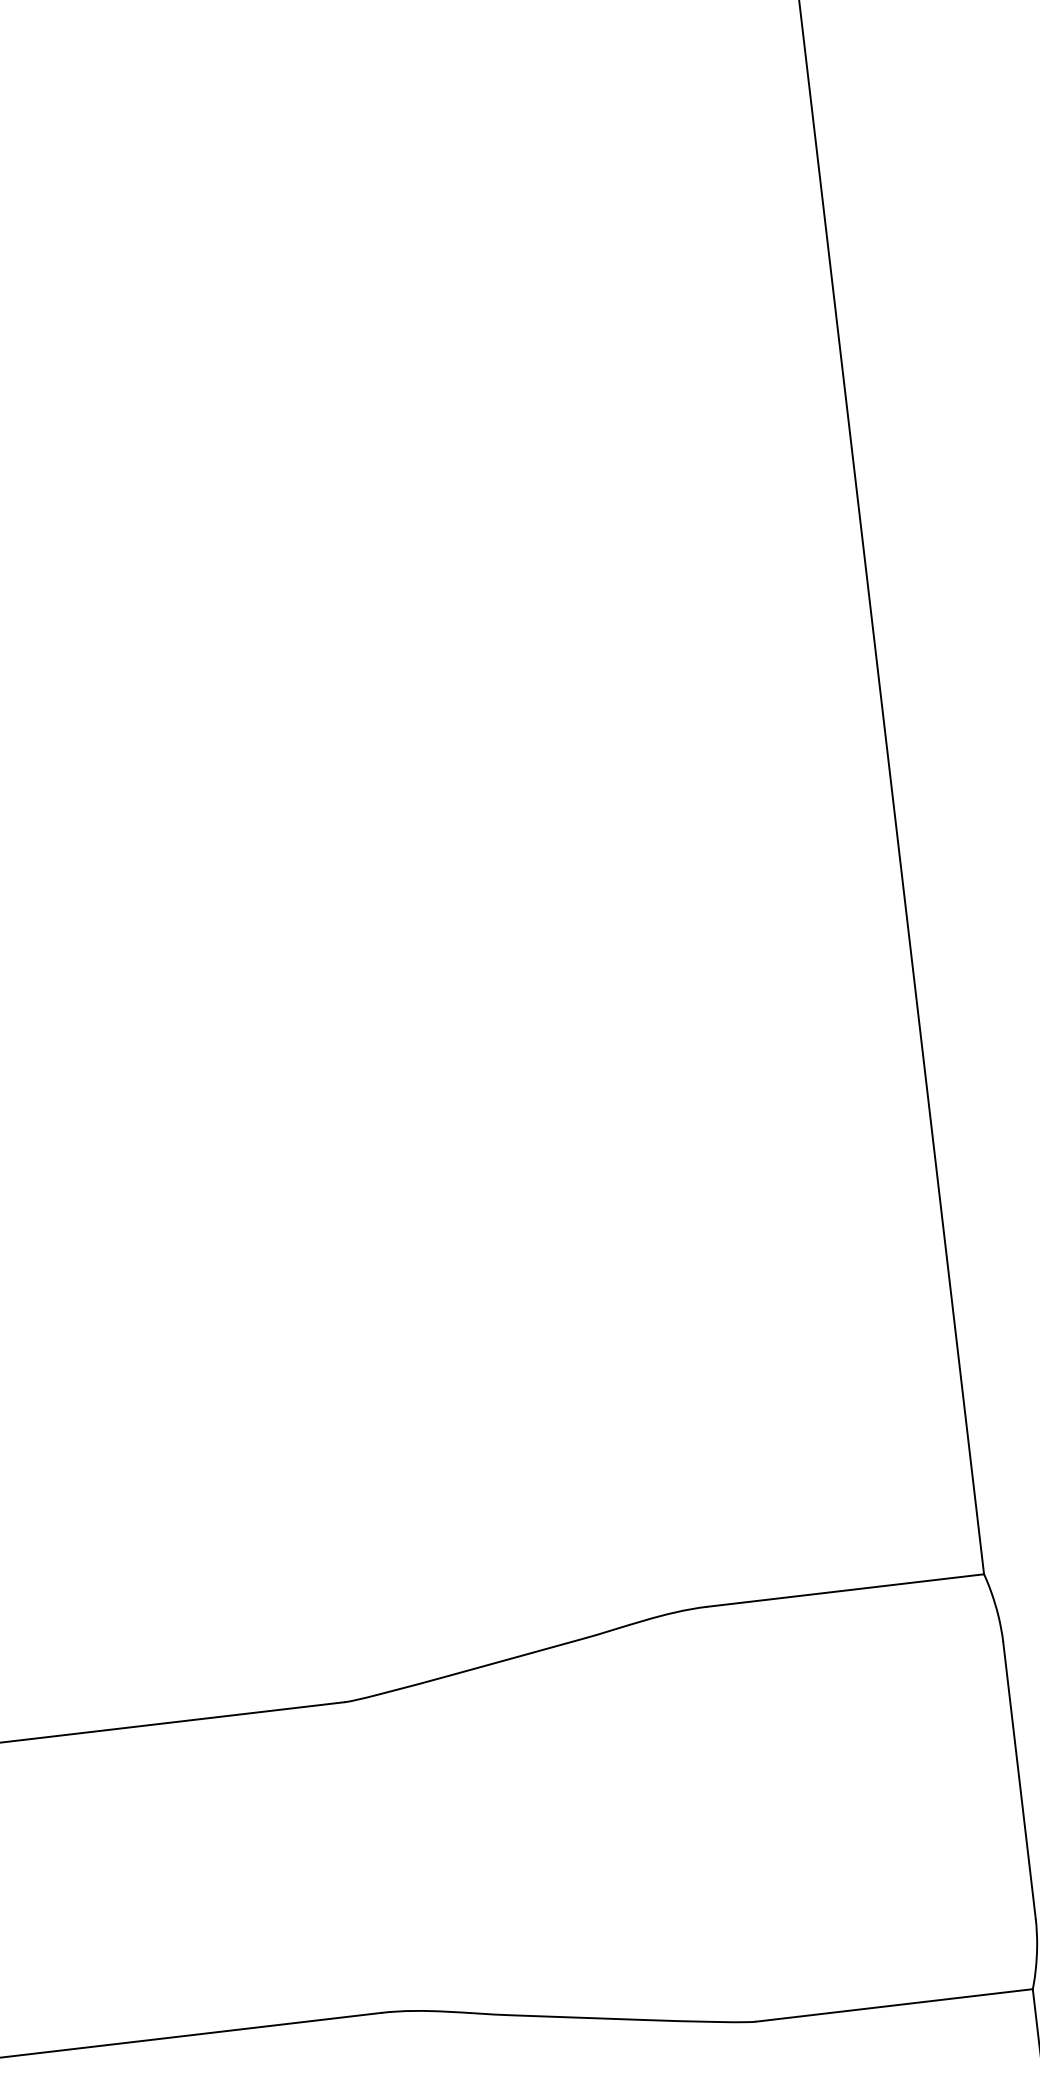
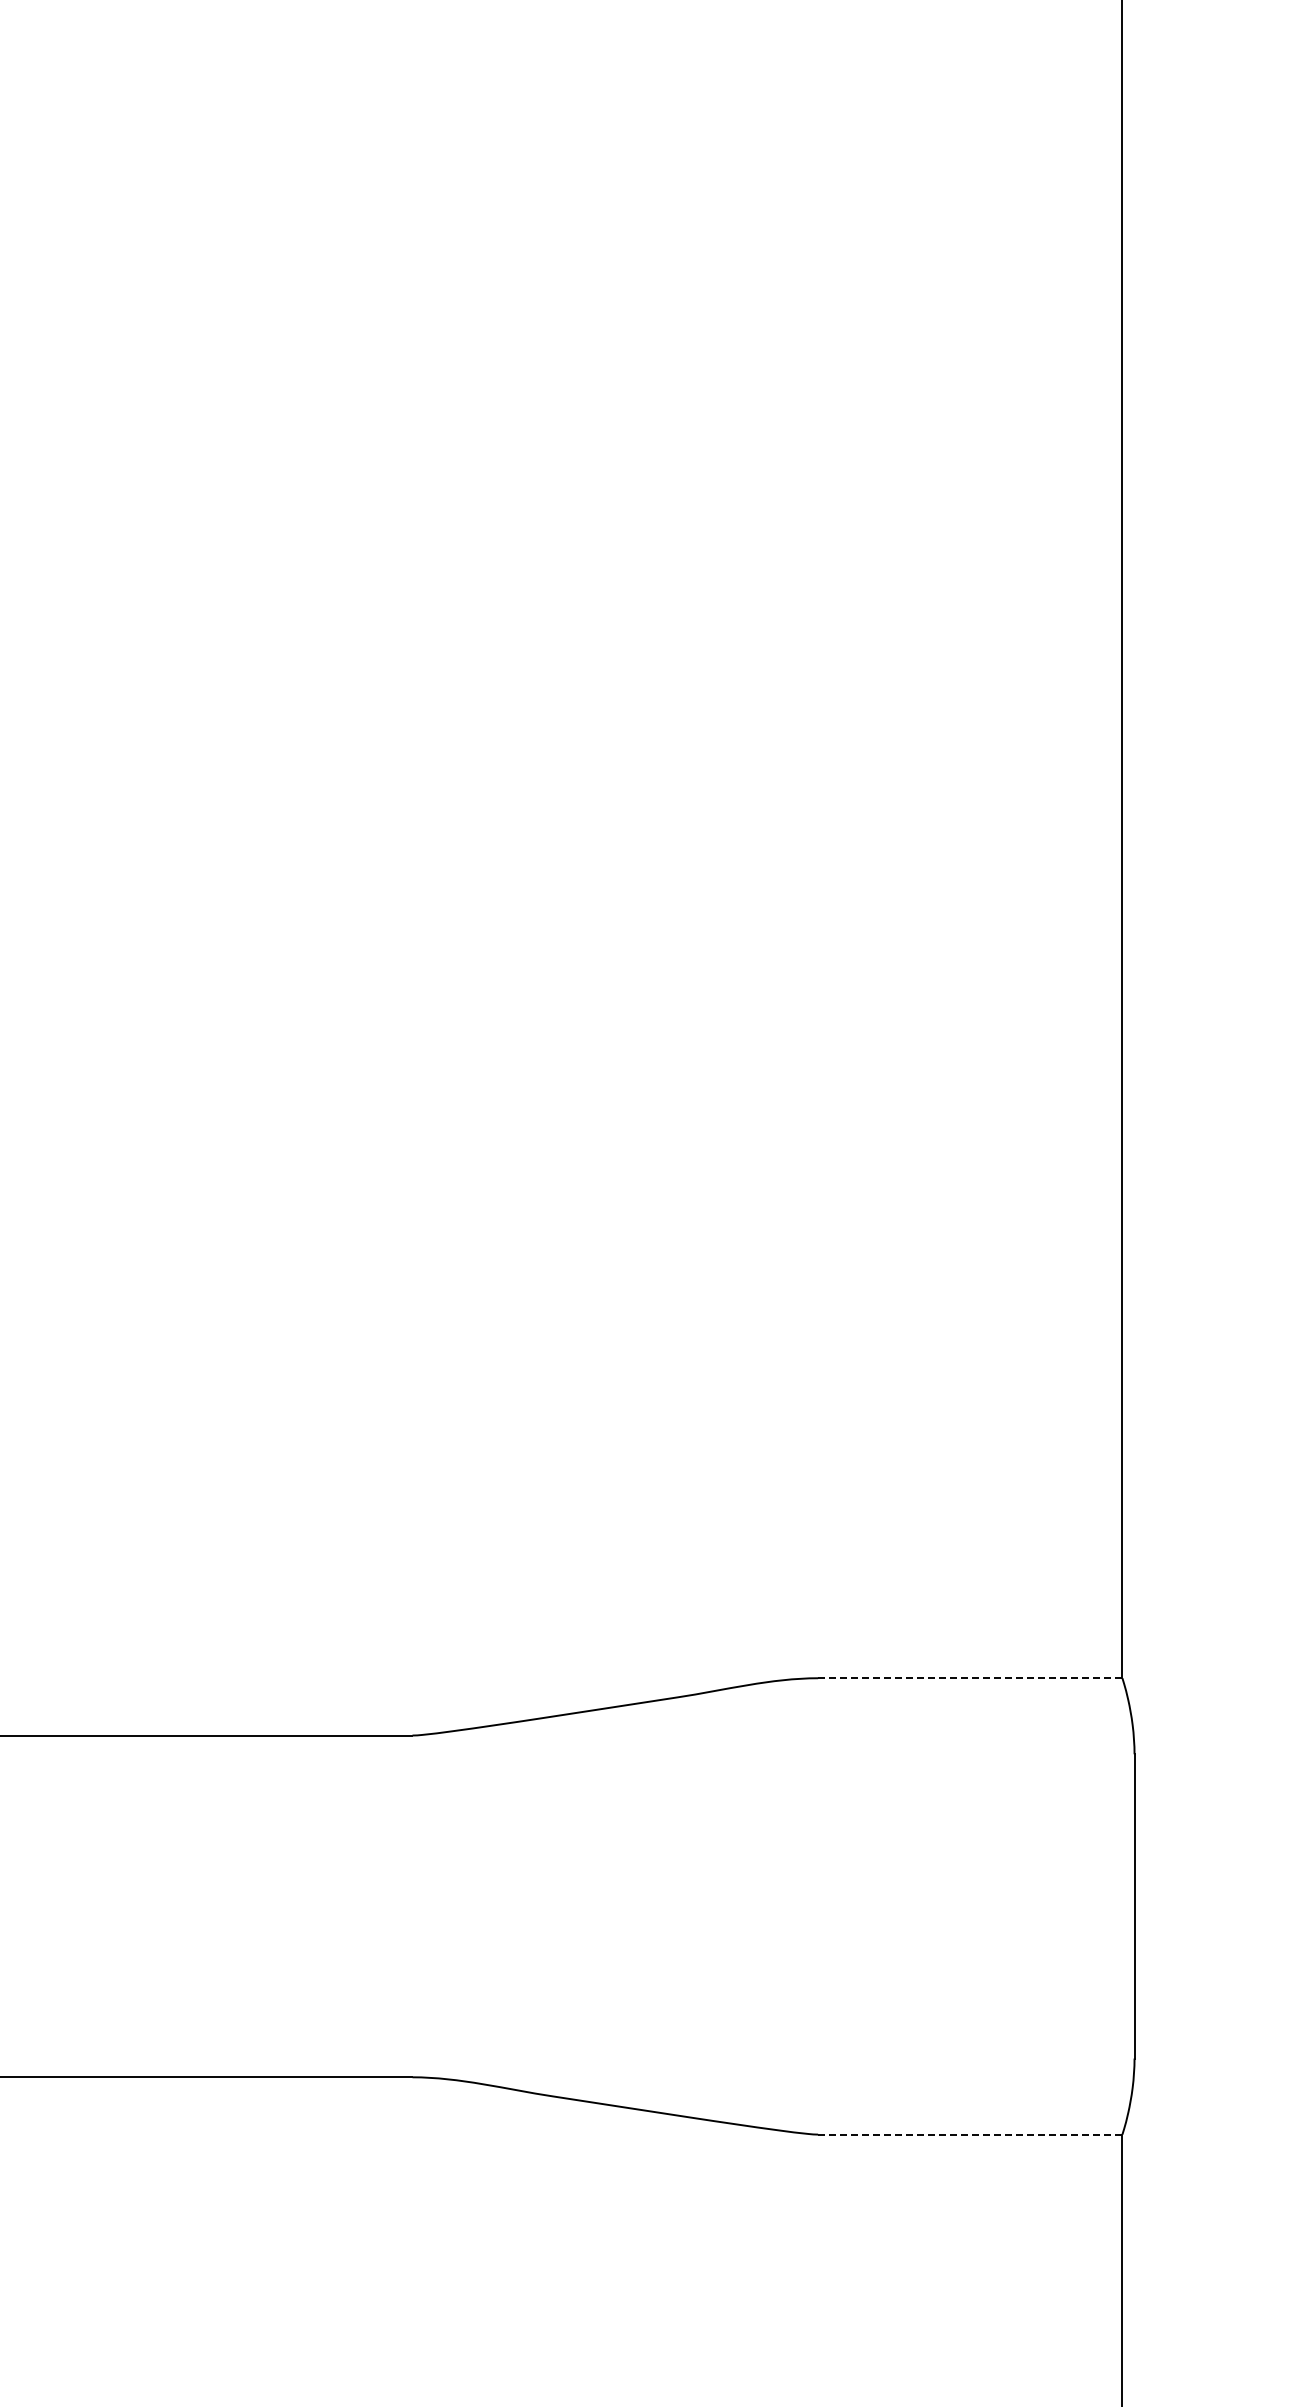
line: (846, 1590) -> (970, 1678), solid -> dashed
line: (894, 2005) -> (970, 2134), solid -> dashed

